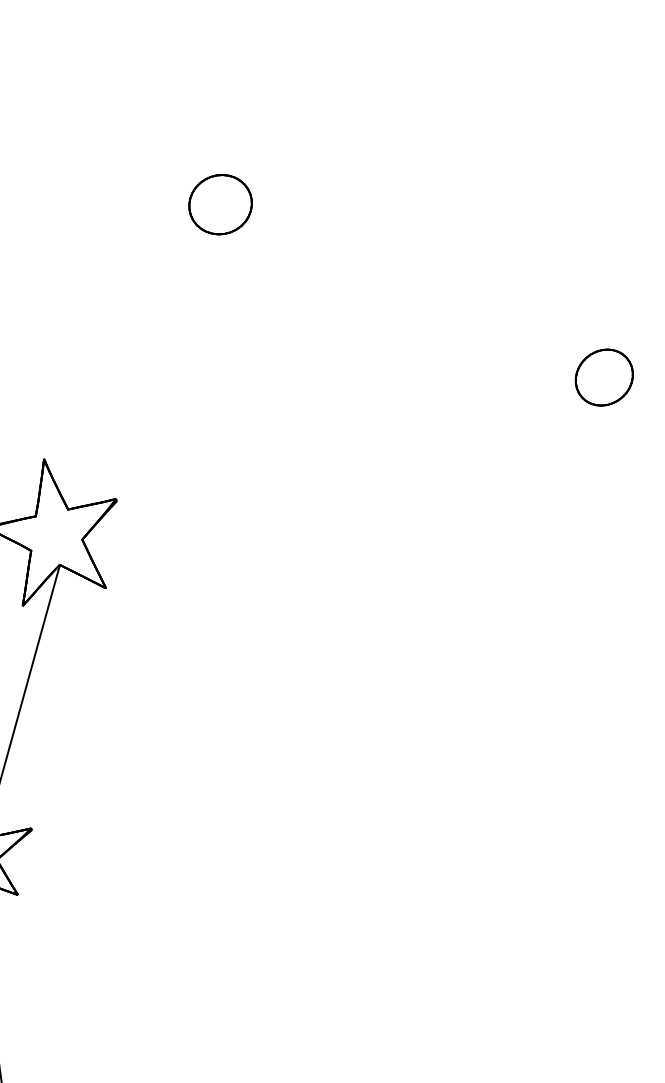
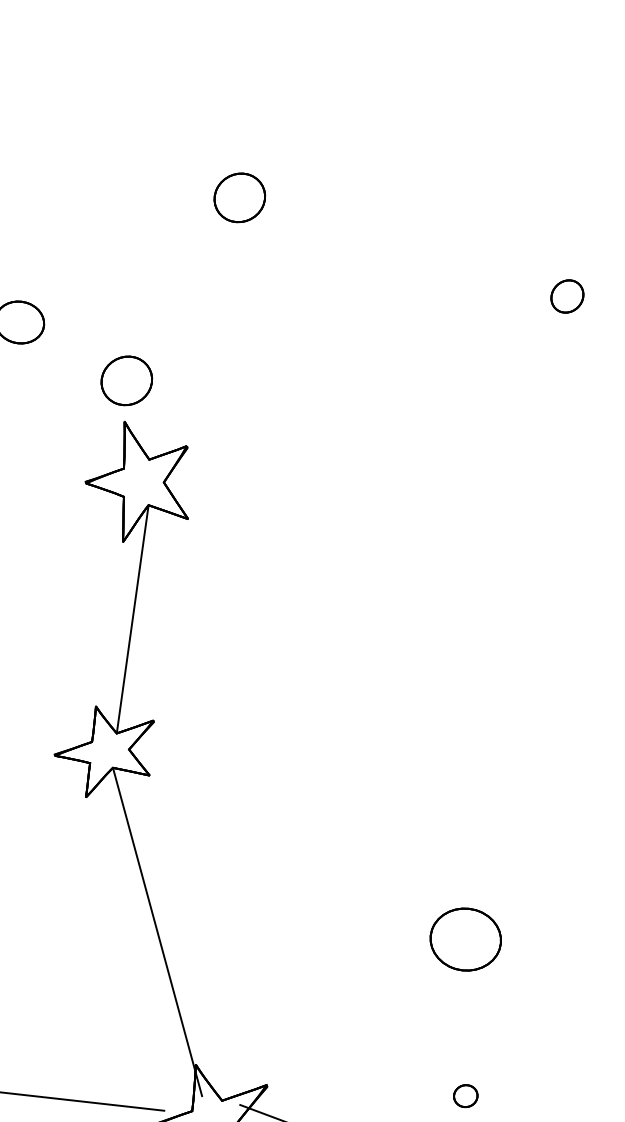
part: (604, 377) -> (567, 296), size x0.7
part: (53, 409) -> (126, 380), added

